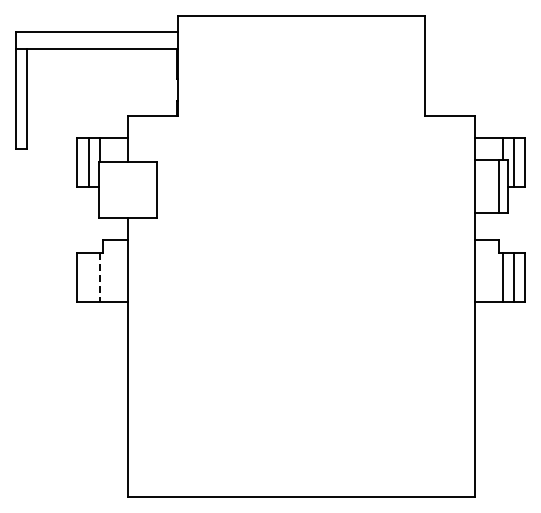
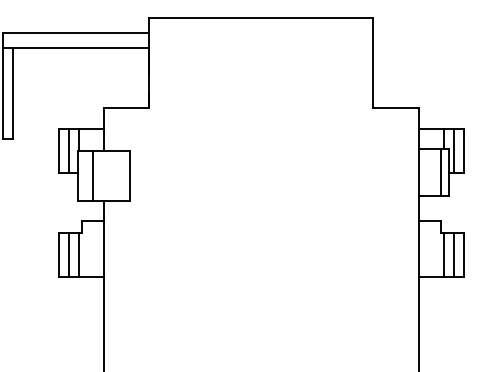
line: (115, 190) -> (93, 176), added
line: (88, 276) -> (68, 254), added
line: (99, 277) -> (78, 255), dashed -> solid

